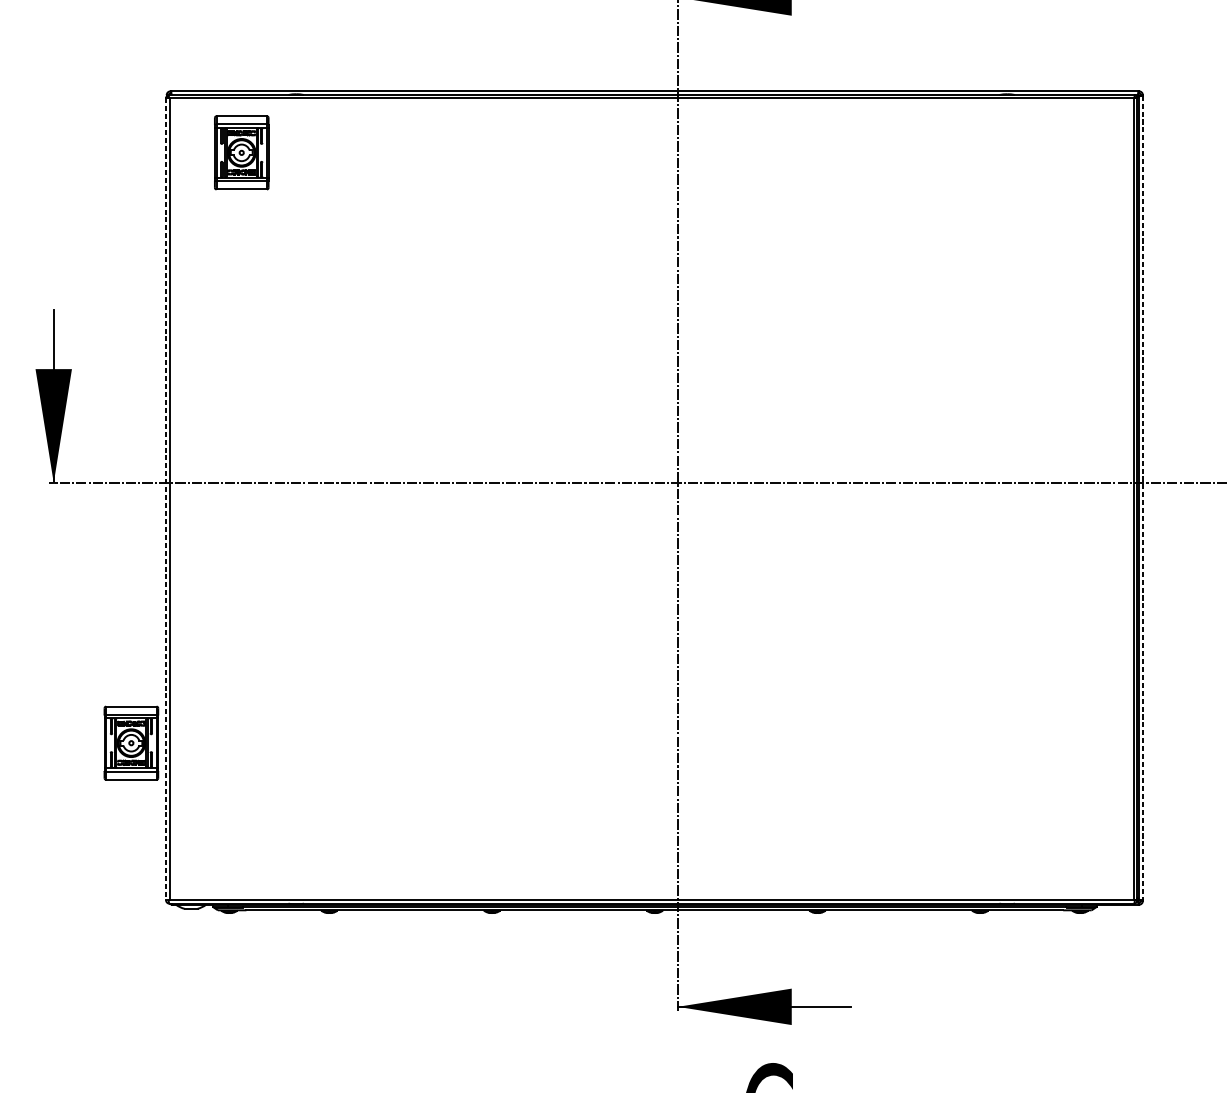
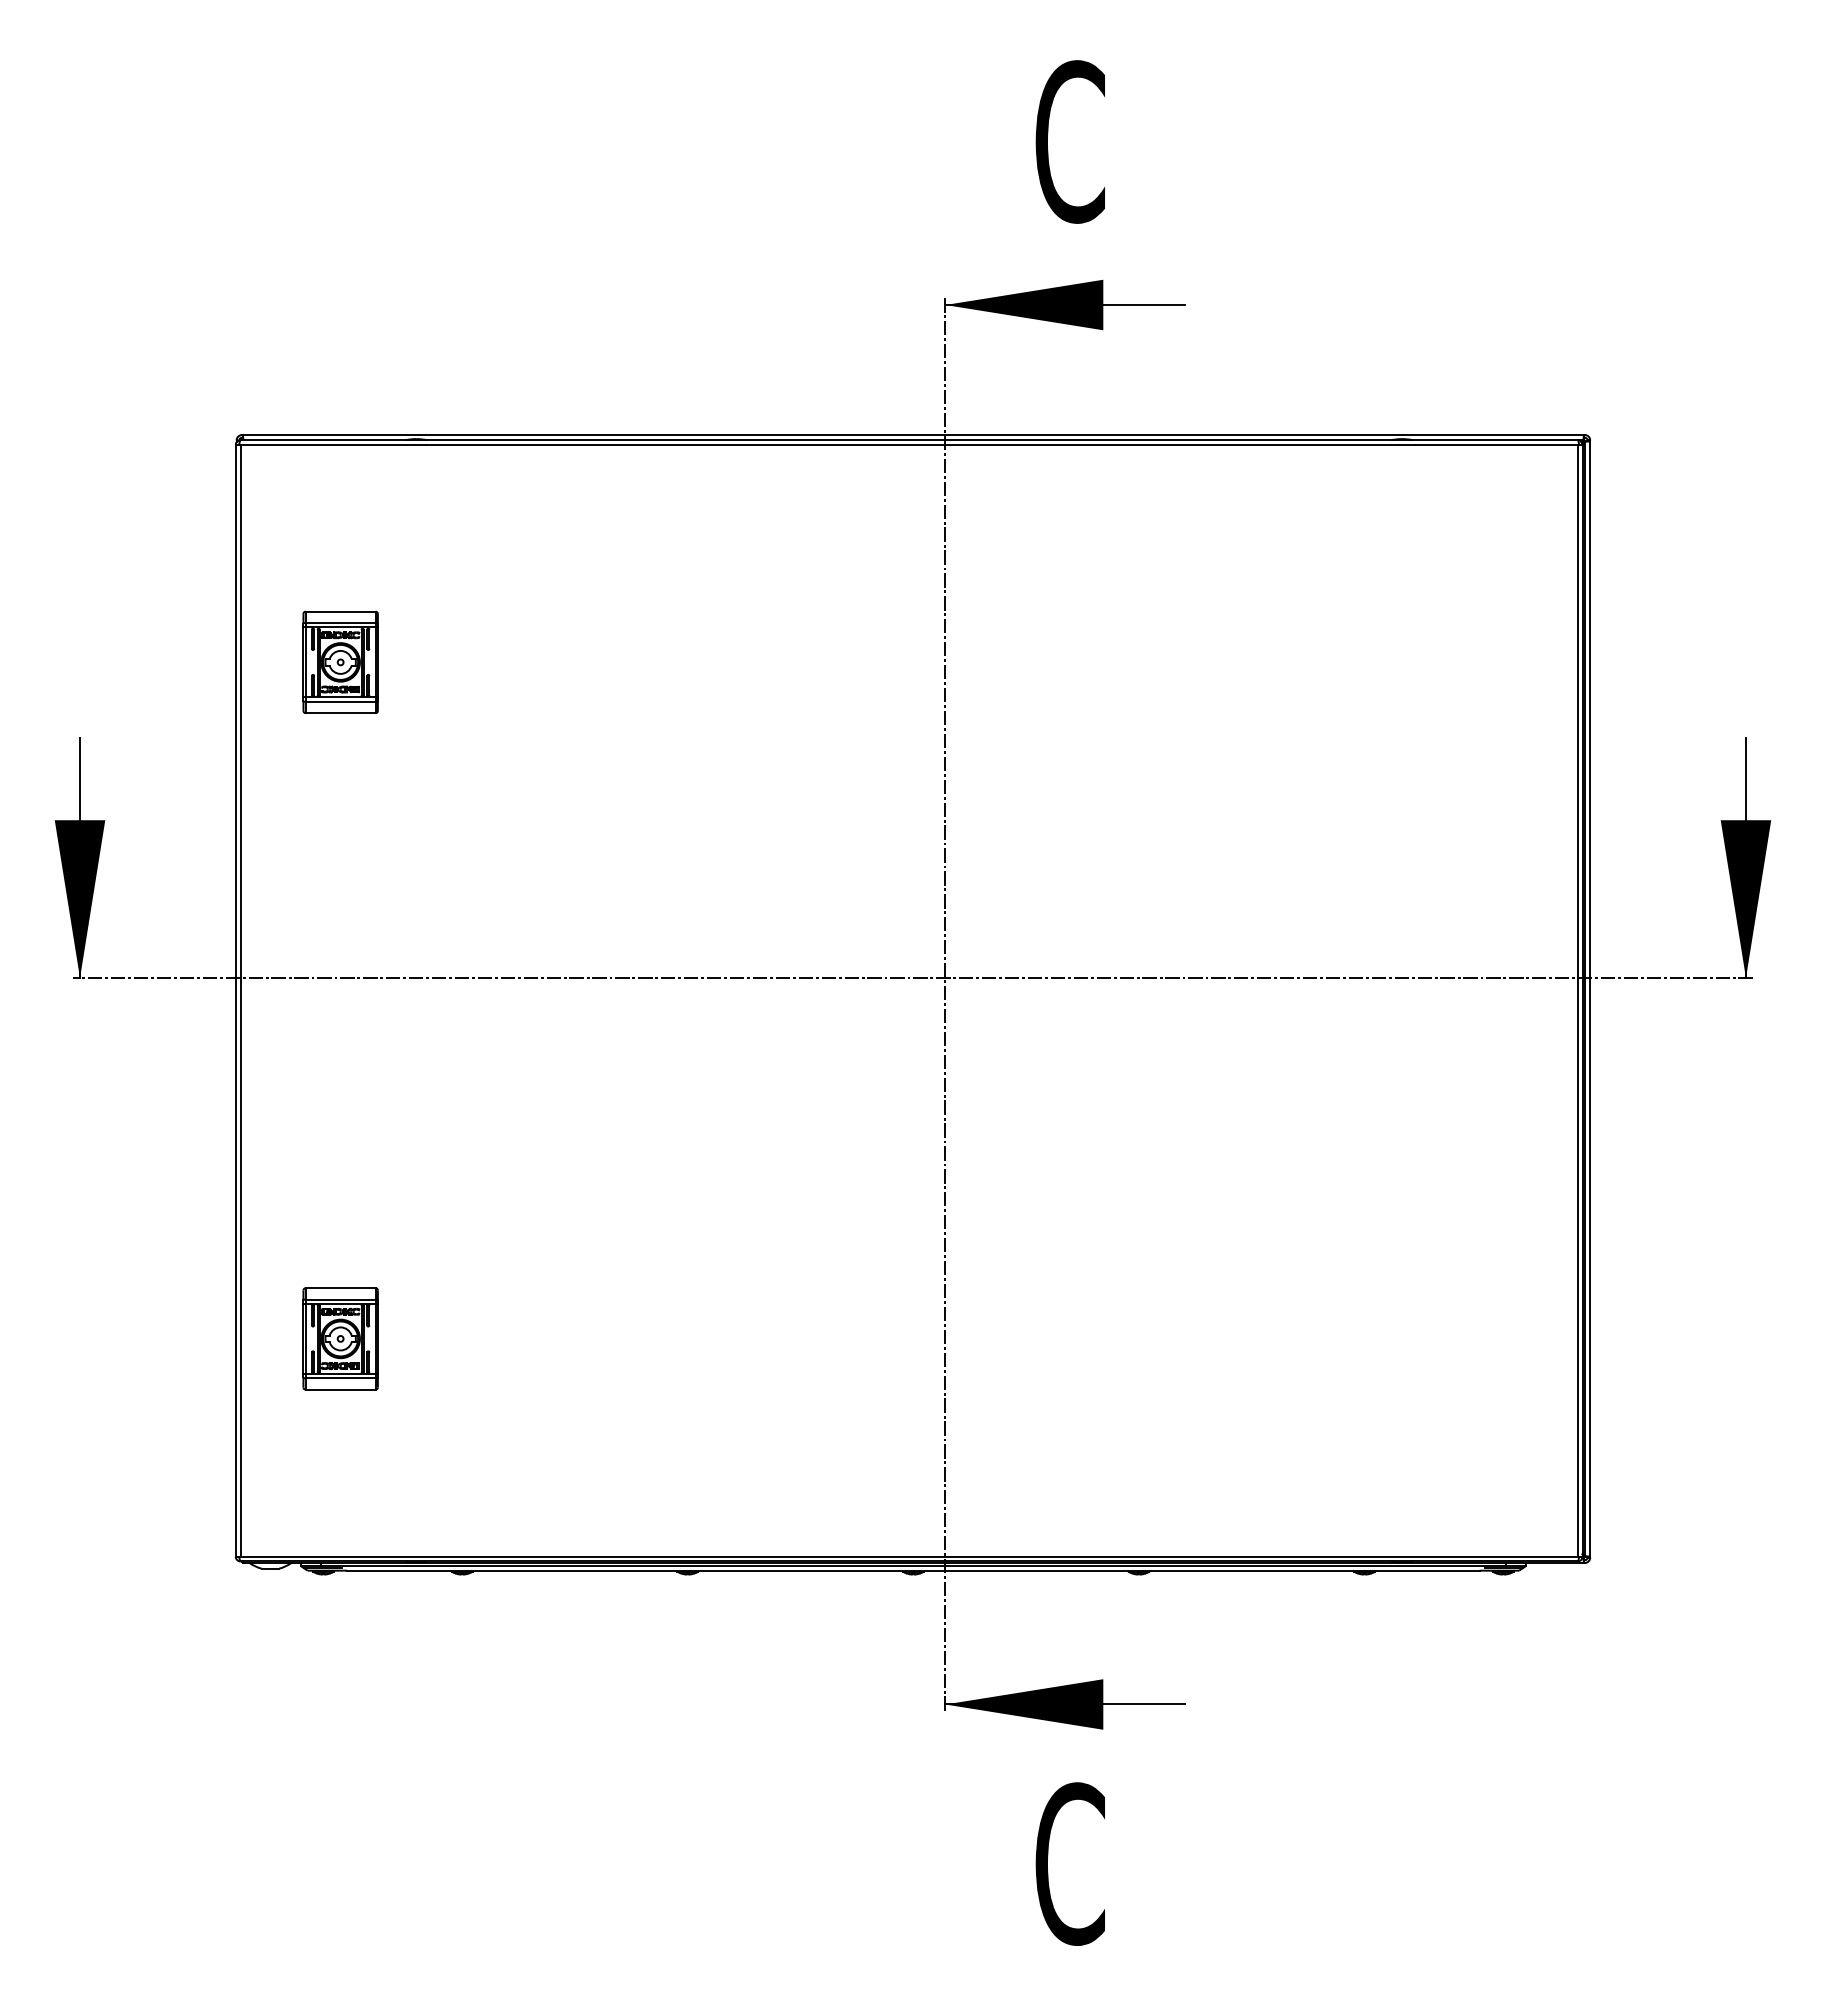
part: (241, 152) -> (340, 661), moved
line: (1143, 498) -> (1590, 999), dashed -> solid
line: (165, 499) -> (235, 1000), dashed -> solid
part: (131, 742) -> (340, 1338), moved

